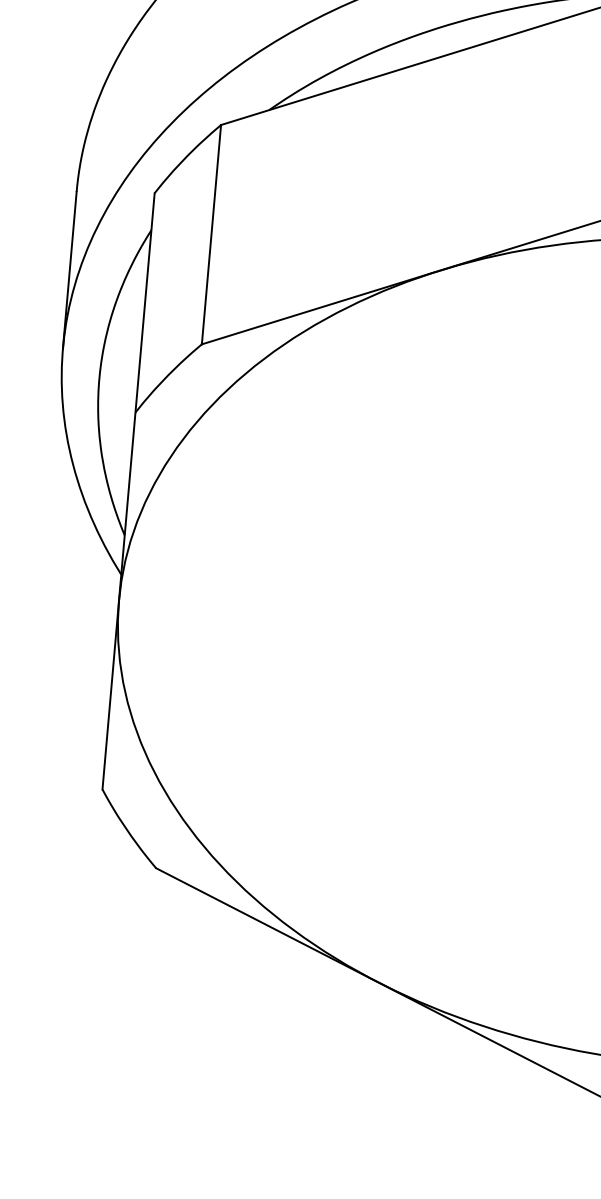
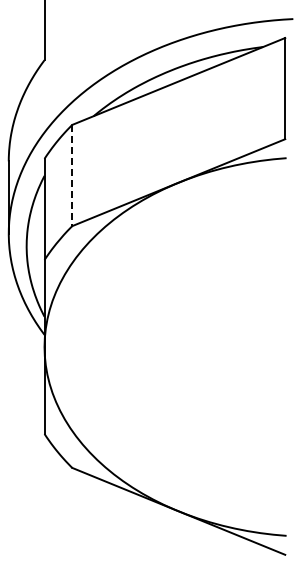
line: (212, 234) -> (72, 175), solid -> dashed

